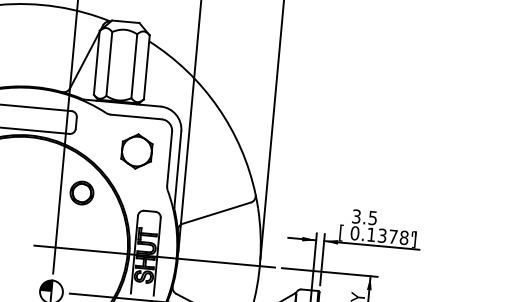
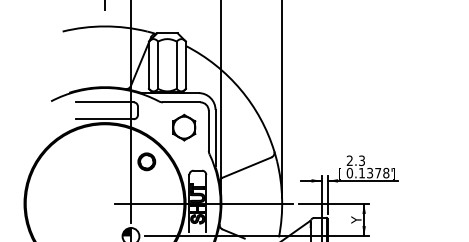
text: (364, 216) -> (355, 160), 3.5 -> 2.3

